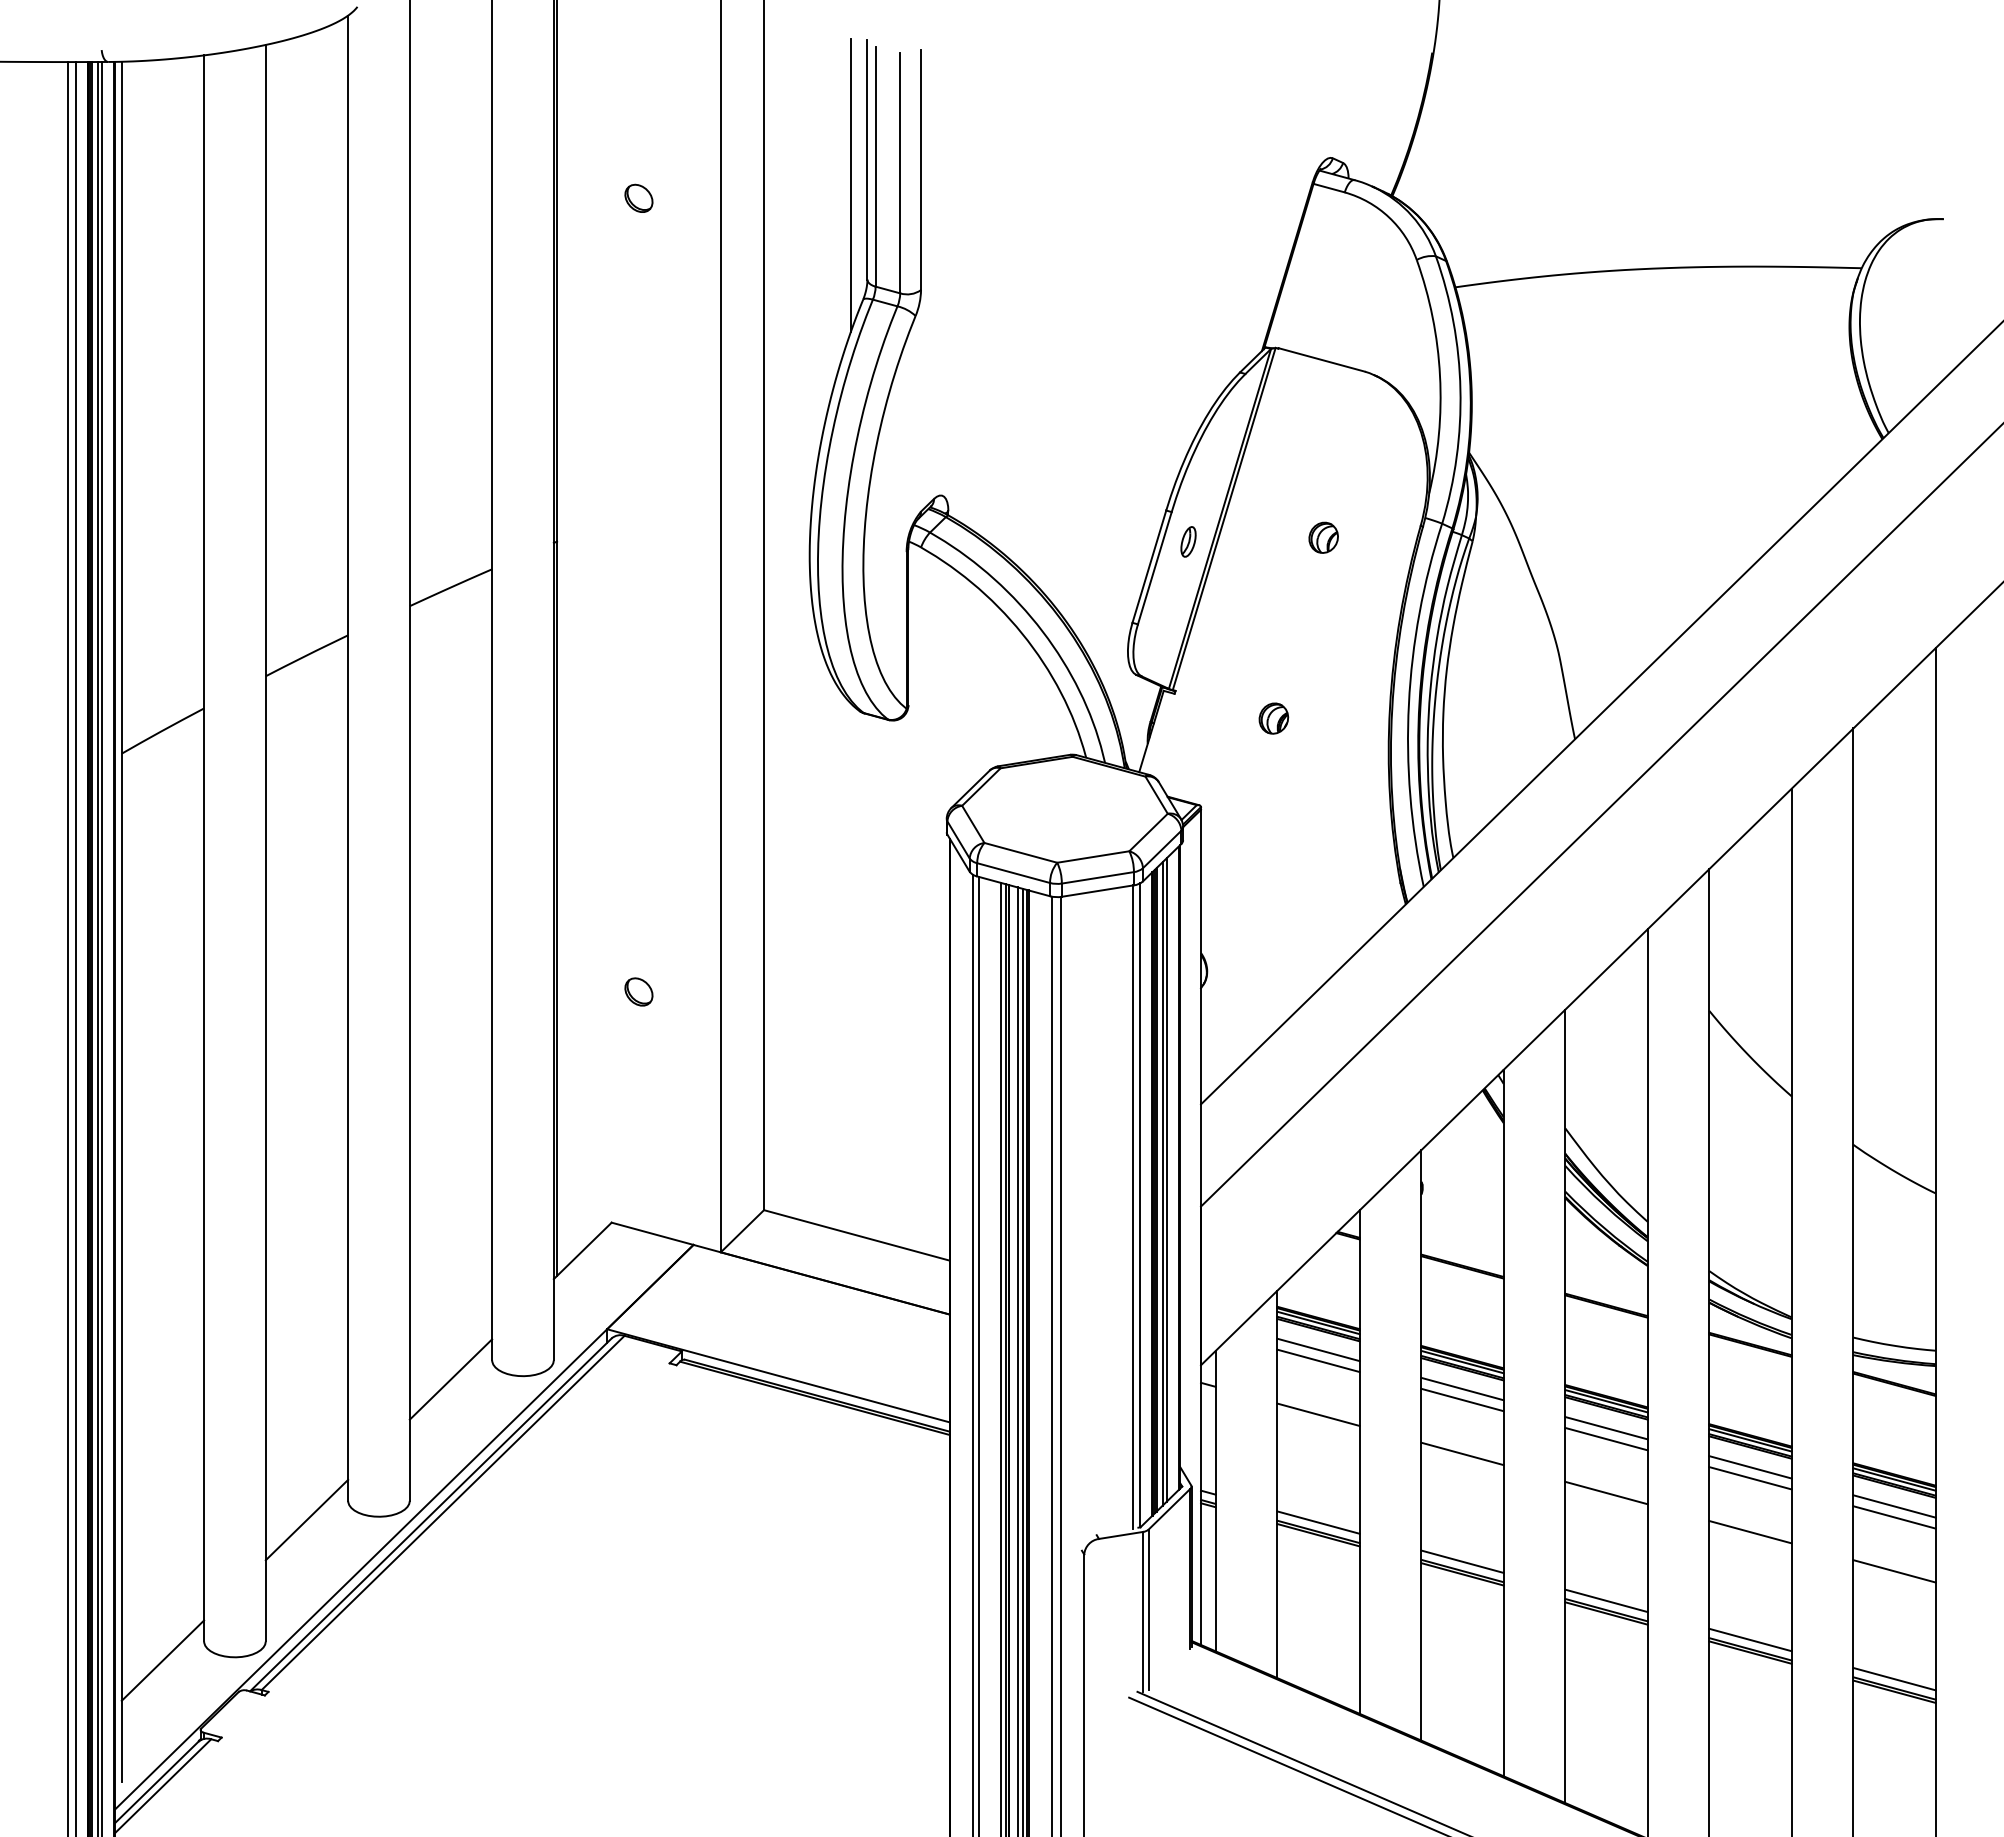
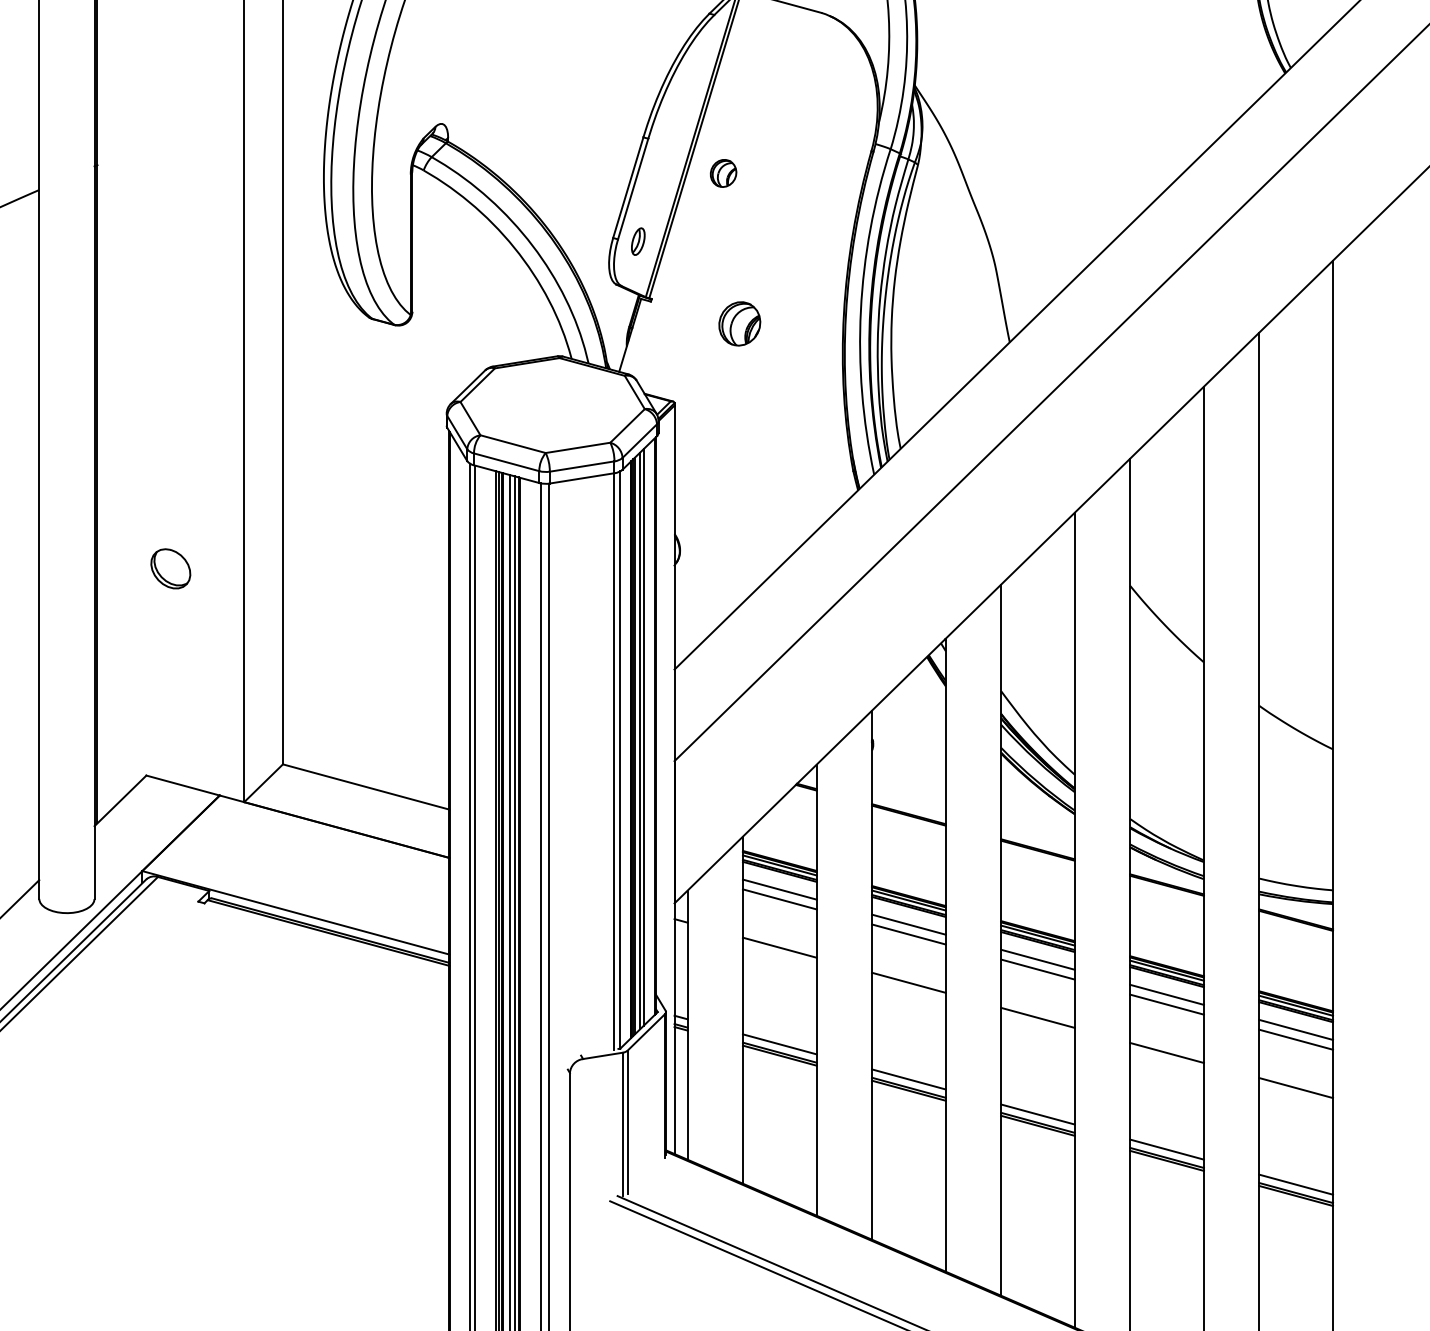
part: (1323, 537) -> (723, 173), moved
part: (1188, 541) -> (638, 241), moved
part: (1273, 718) -> (739, 323), size x1.6
part: (638, 991) -> (170, 568), size x1.6

